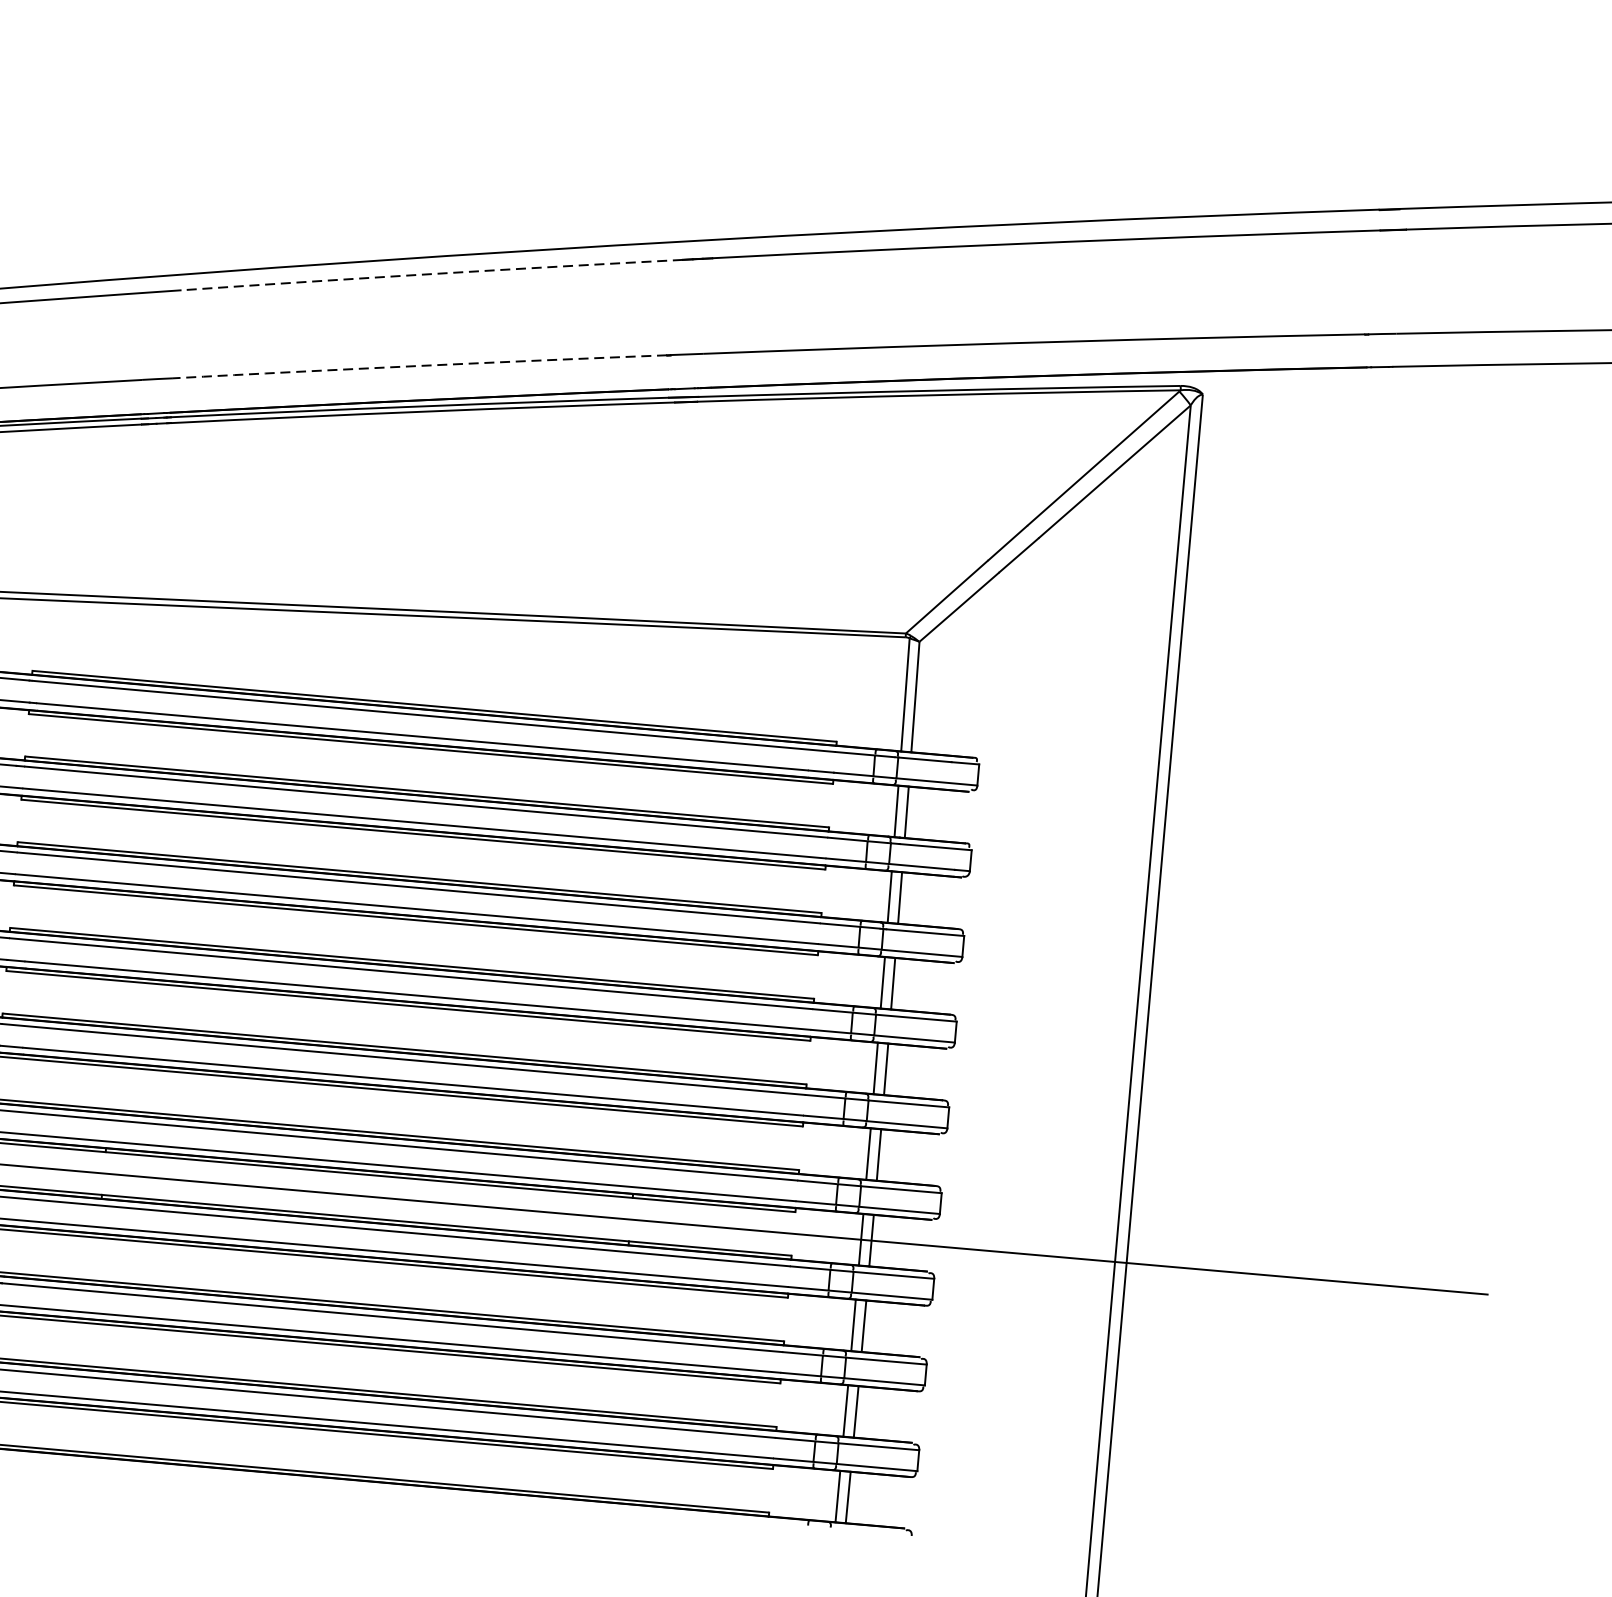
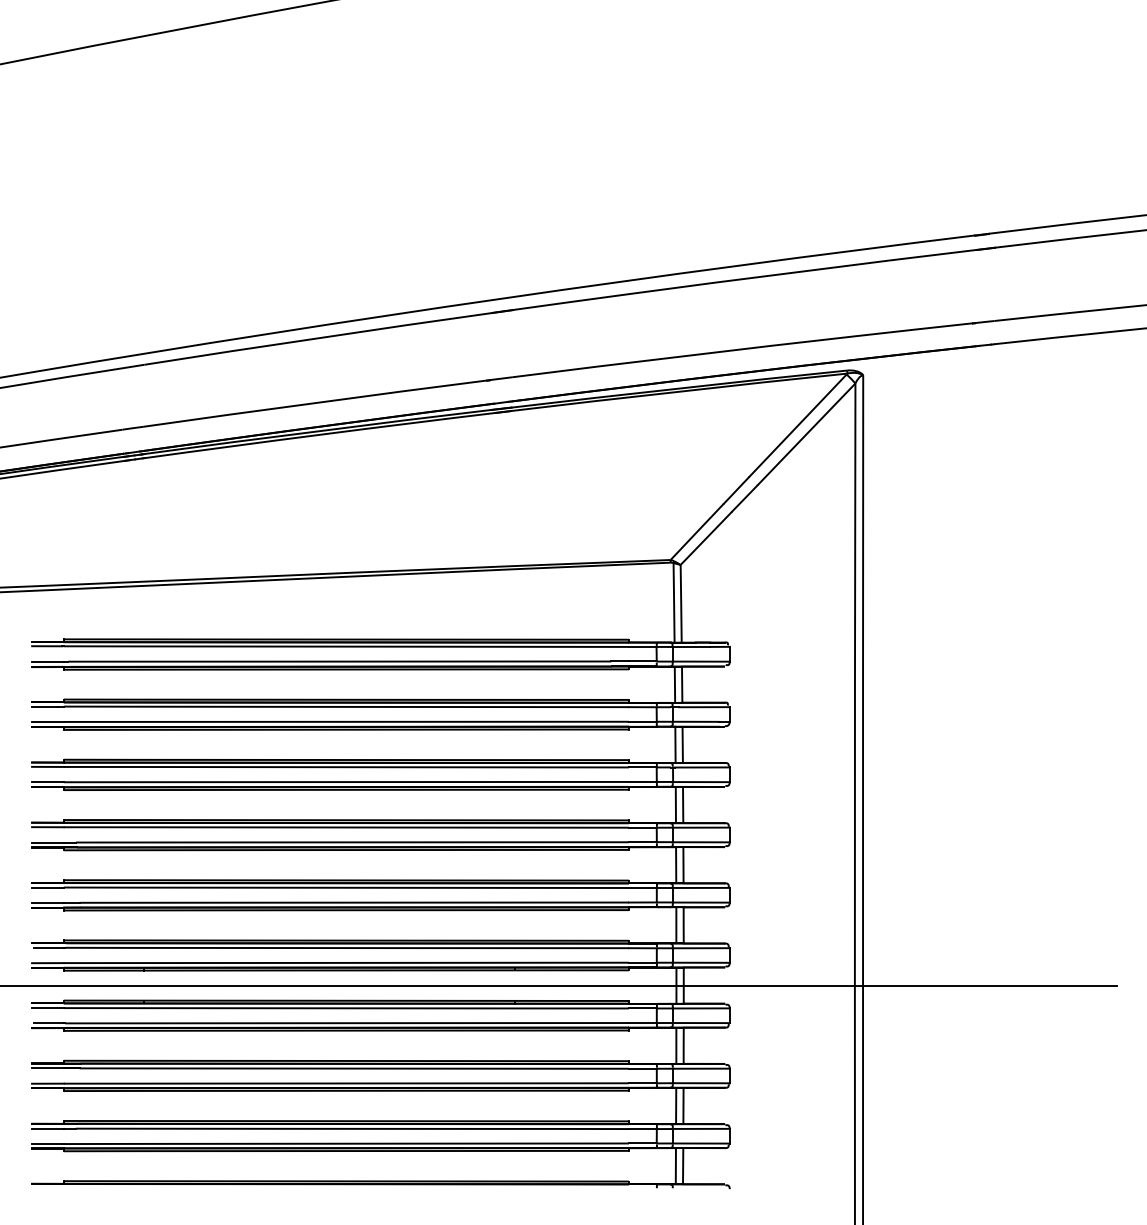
arc: (432, 274) -> (318, 338), dashed -> solid
arc: (420, 366) -> (315, 403), dashed -> solid

